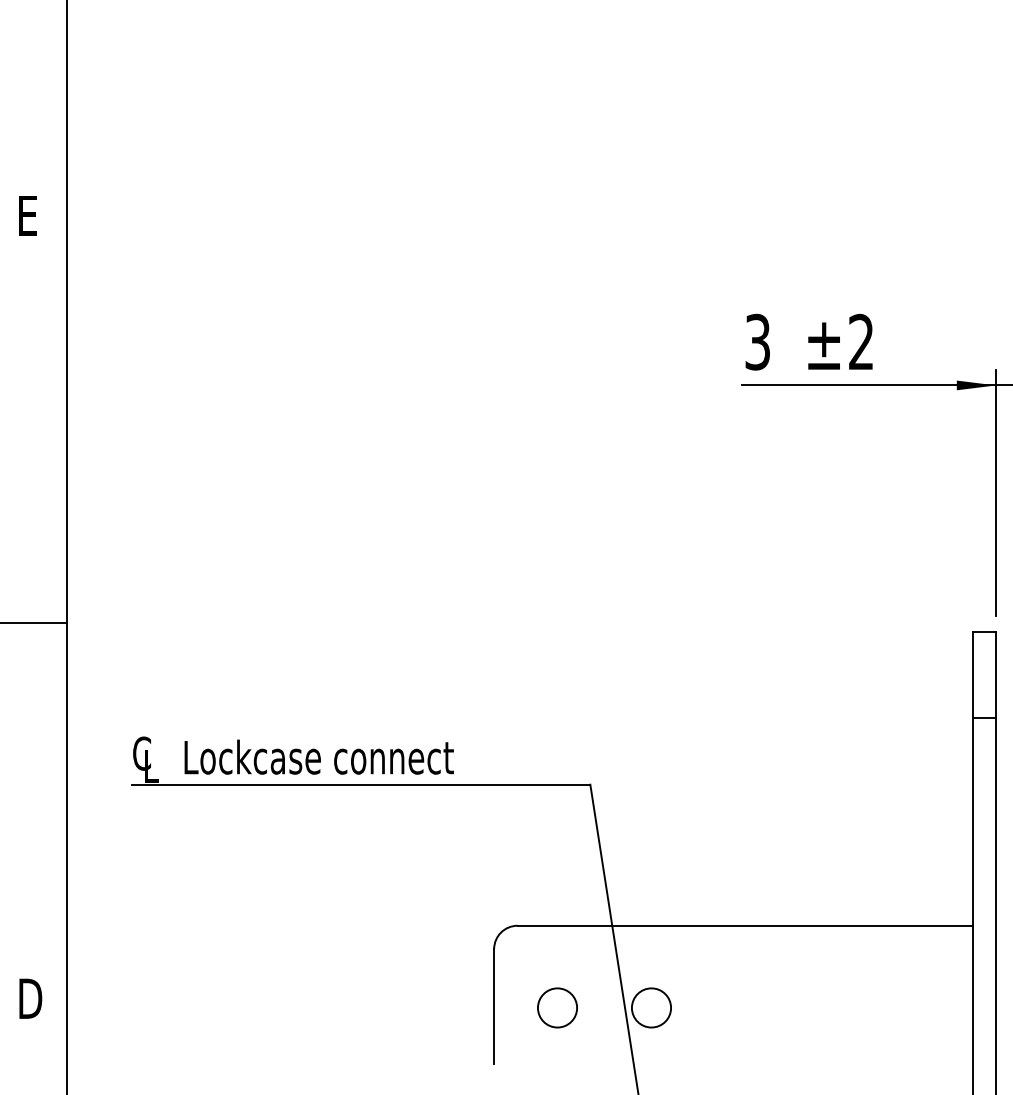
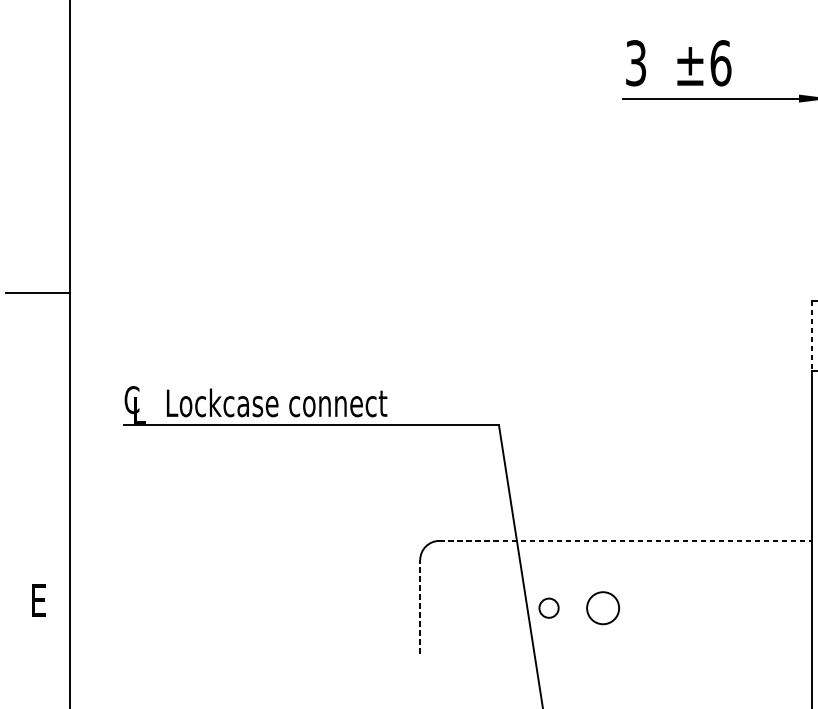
text: (861, 341) -> (720, 62), ±2 -> ±6
line: (972, 675) -> (811, 336), solid -> dashed
line: (745, 925) -> (626, 540), solid -> dashed
text: (30, 998) -> (40, 600), D -> E
line: (494, 1006) -> (420, 607), solid -> dashed
circle: (557, 1007) -> (603, 607), moved
circle: (651, 1007) -> (549, 607), size x0.6

